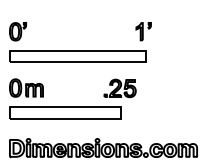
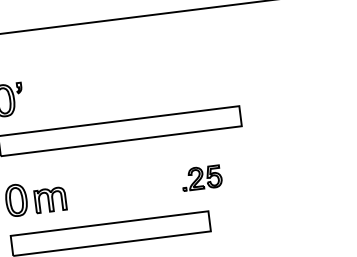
part: (143, 31) -> (230, 71), removed
part: (119, 88) -> (200, 178), size x0.7

